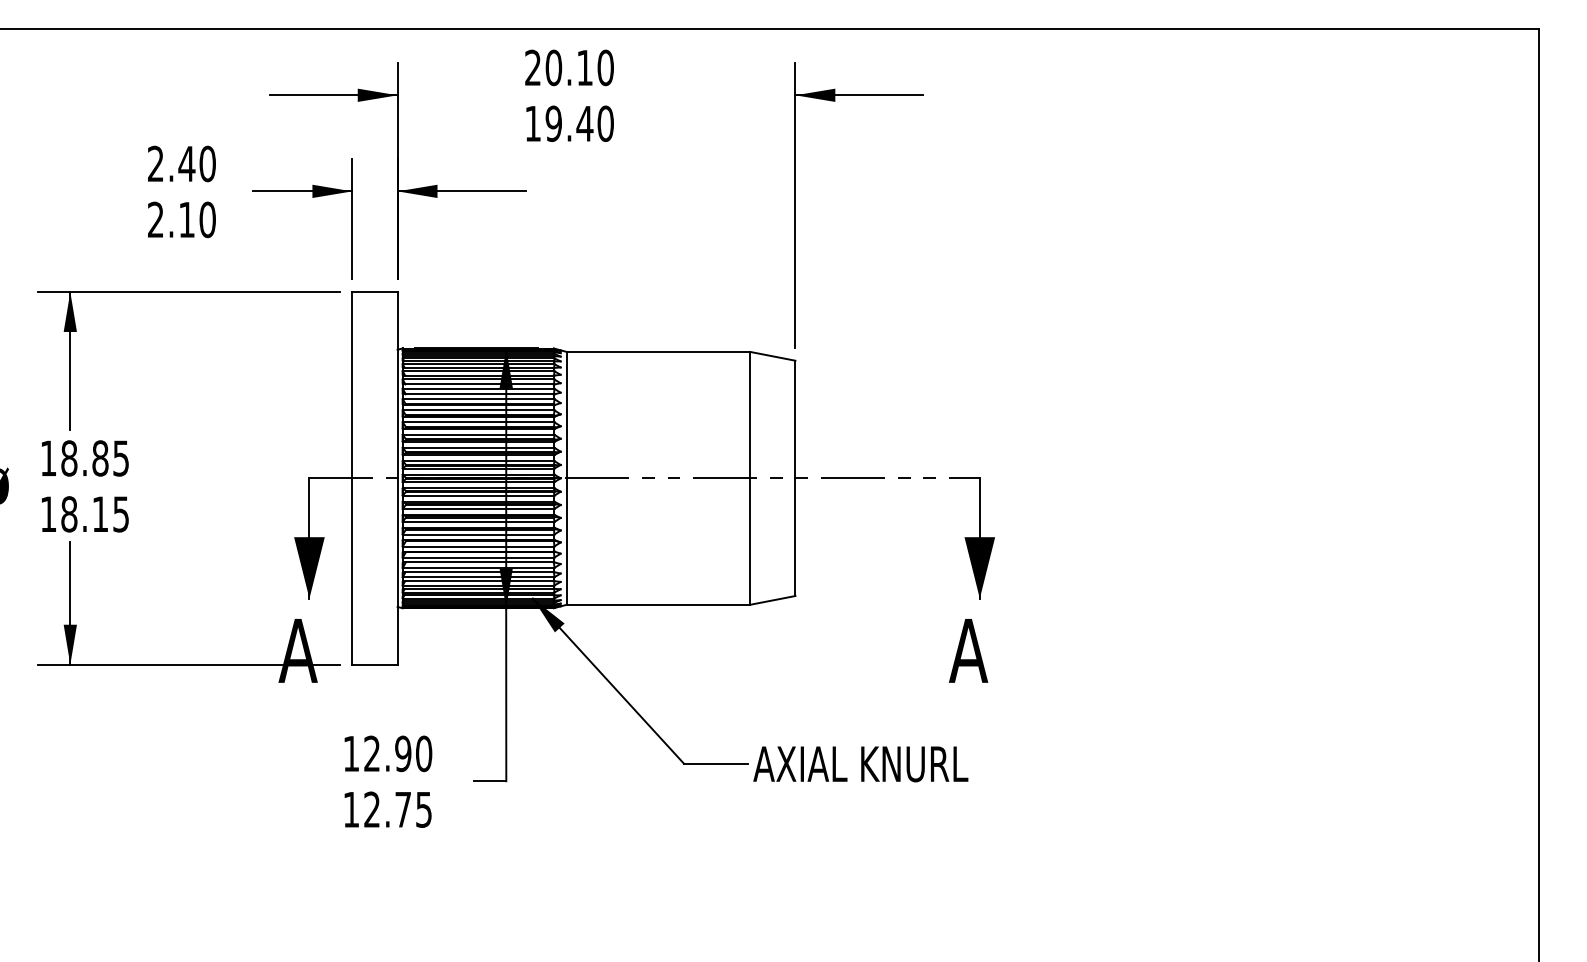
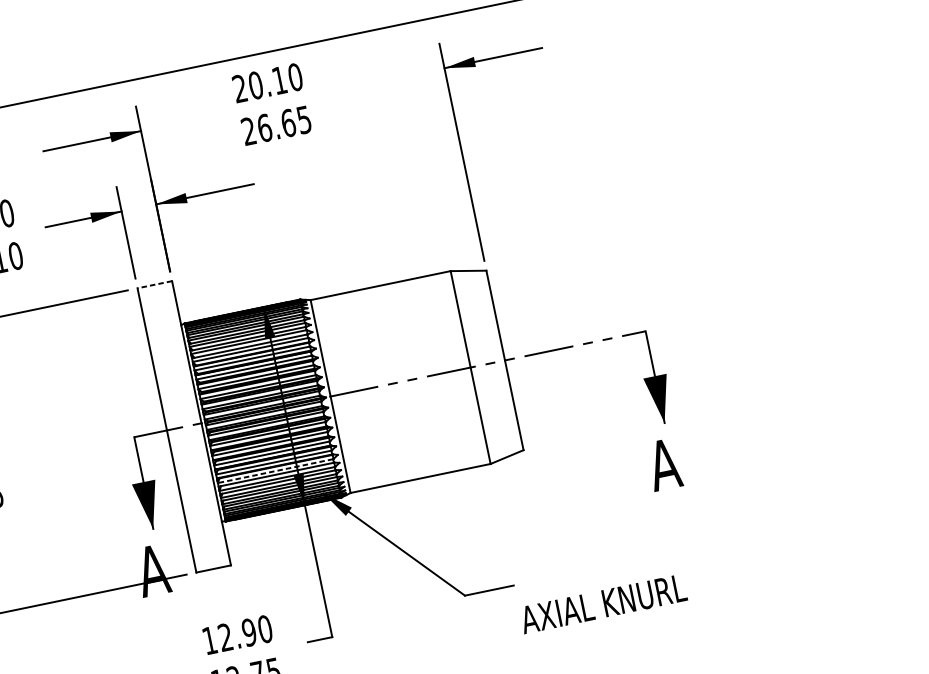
text: (569, 123) -> (276, 125), 19.40 -> 26.65
line: (374, 292) -> (154, 285), solid -> dashed
line: (478, 557) -> (275, 470), solid -> dashed
text: (860, 764) -> (603, 604), moved

